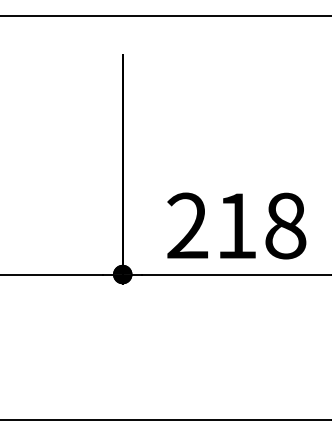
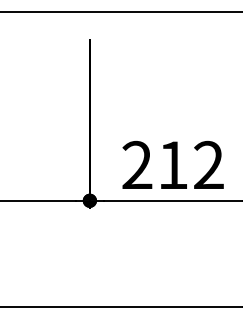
text: (285, 224) -> (208, 164), 218 -> 212

